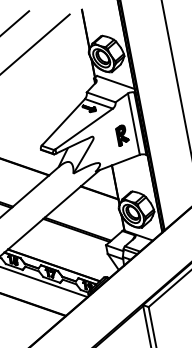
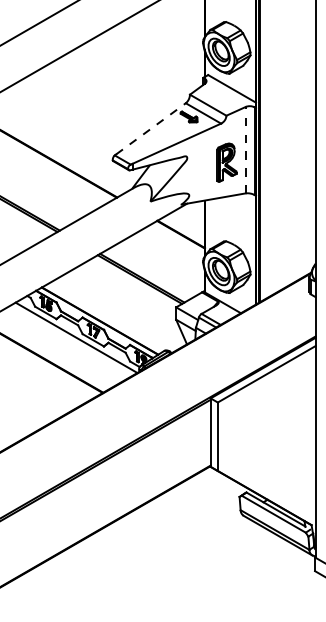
line: (64, 121) -> (151, 128), solid -> dashed
line: (133, 123) -> (245, 149), solid -> dashed
part: (121, 134) -> (226, 161), size x1.4

